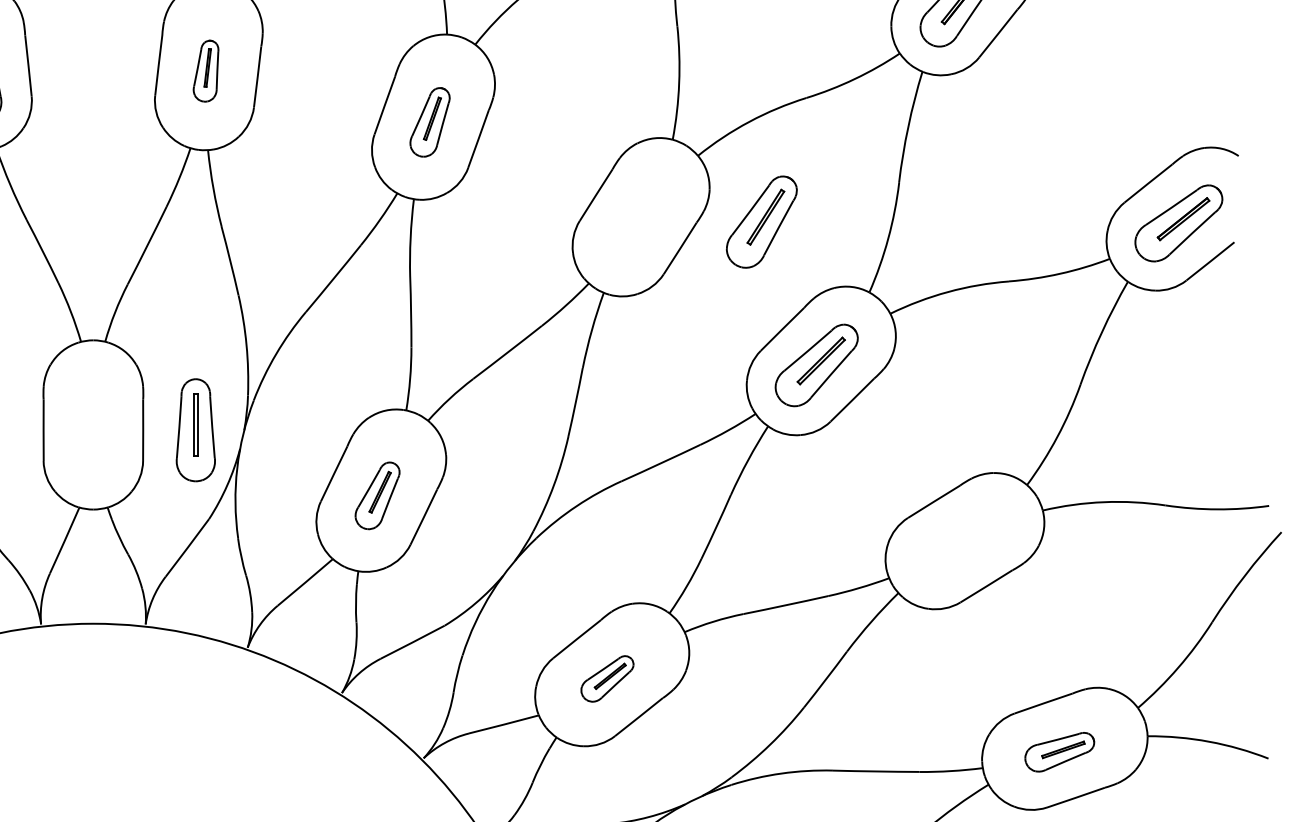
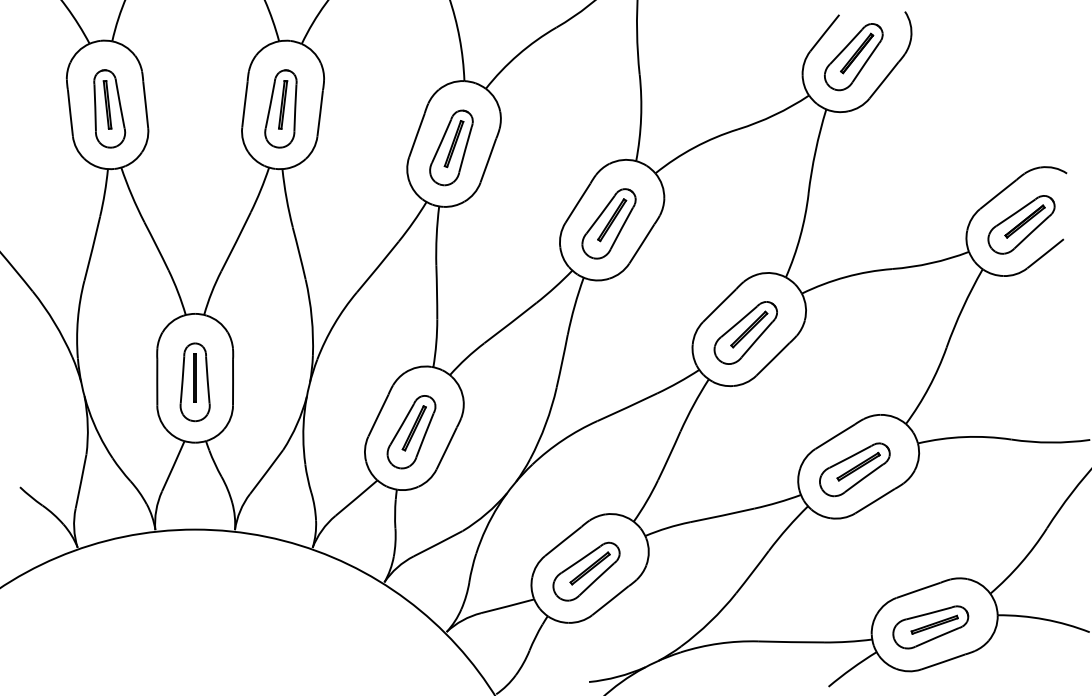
part: (205, 70) -> (280, 108), size x1.67
part: (430, 121) -> (451, 147), size x1.43
part: (761, 221) -> (608, 223), moved
part: (194, 430) -> (194, 382), moved
part: (377, 496) -> (411, 432), size x1.43
part: (959, 544) -> (854, 469), added
part: (607, 678) -> (586, 571), size x1.67
part: (1059, 752) -> (930, 627), size x1.43

